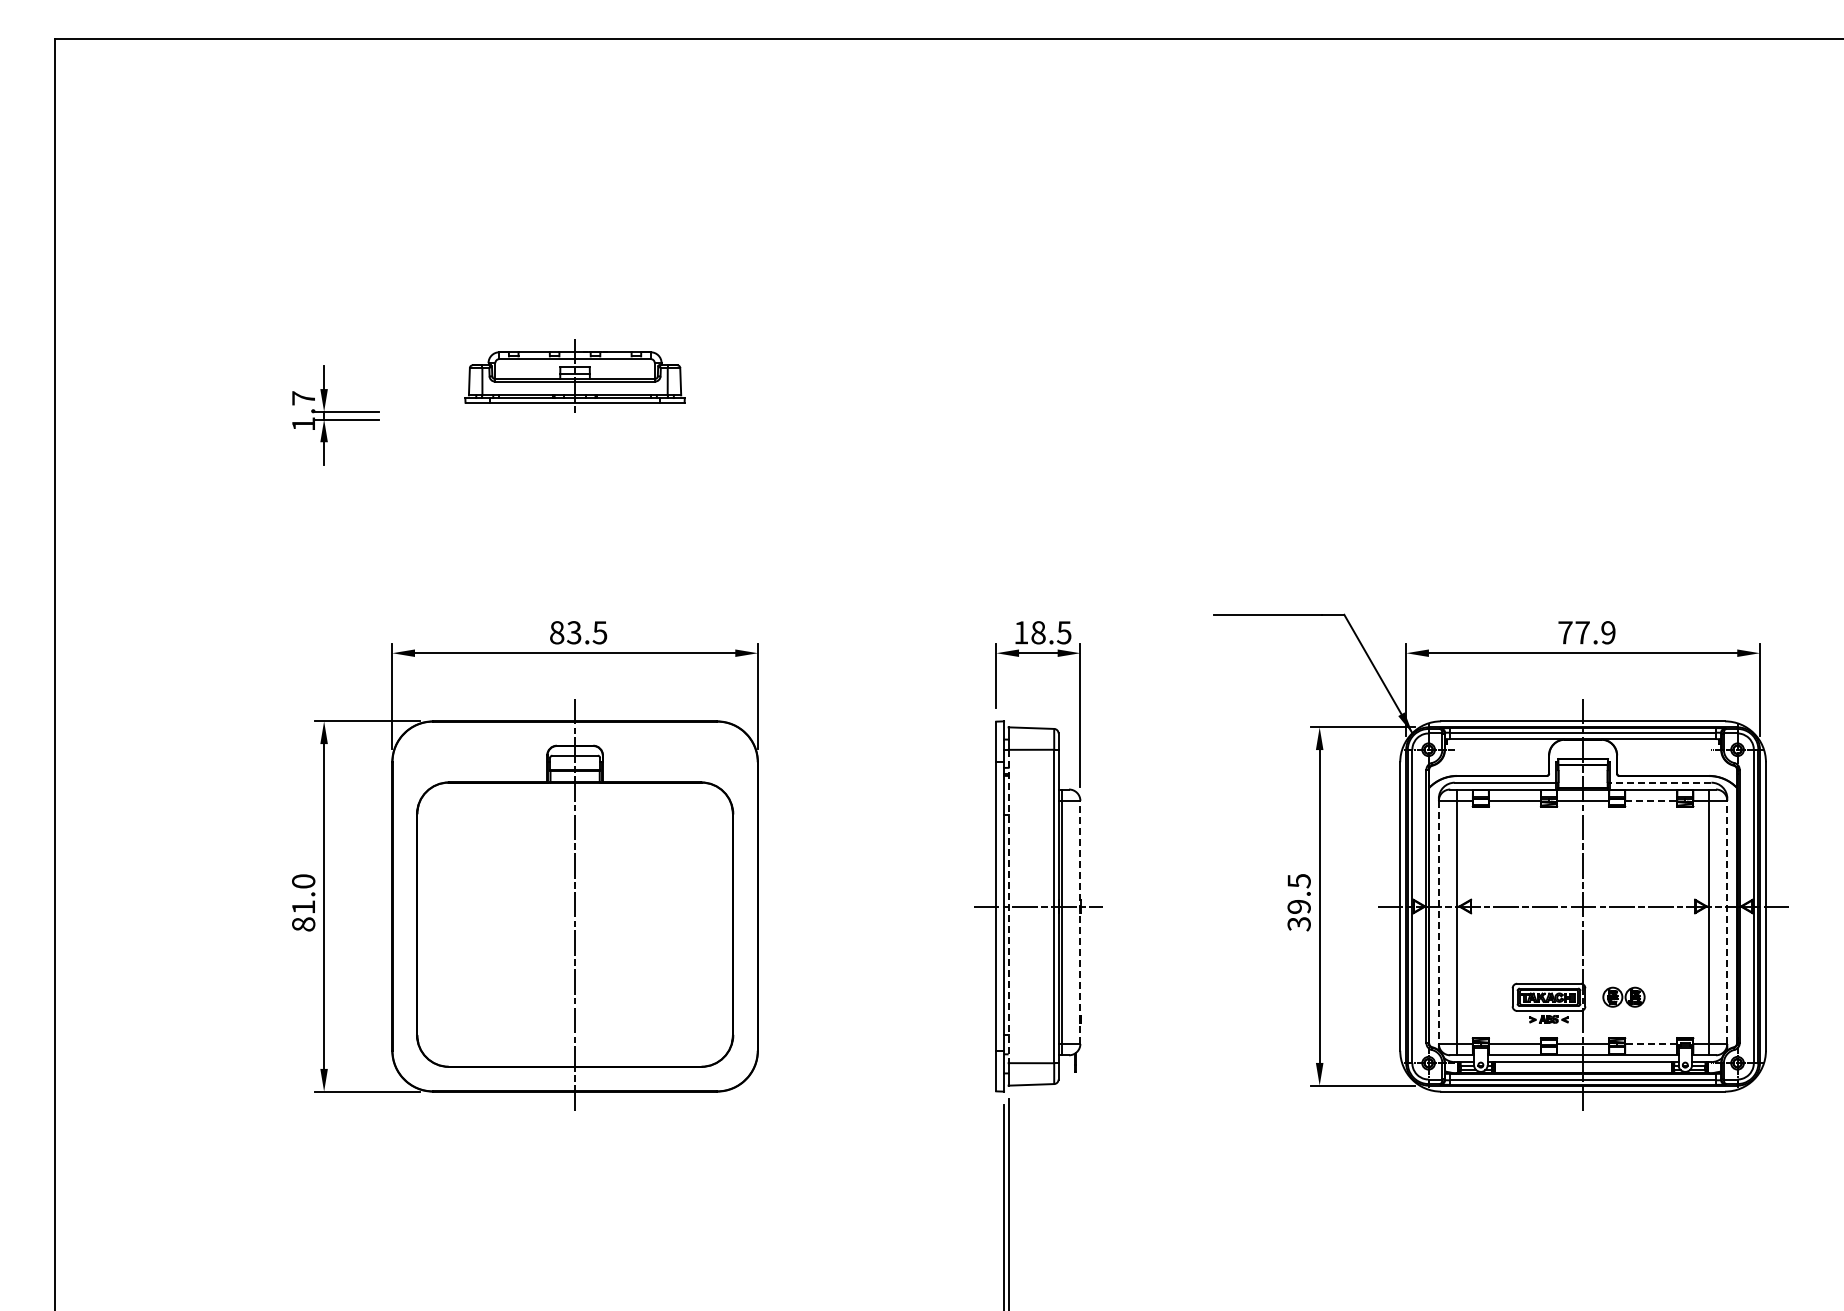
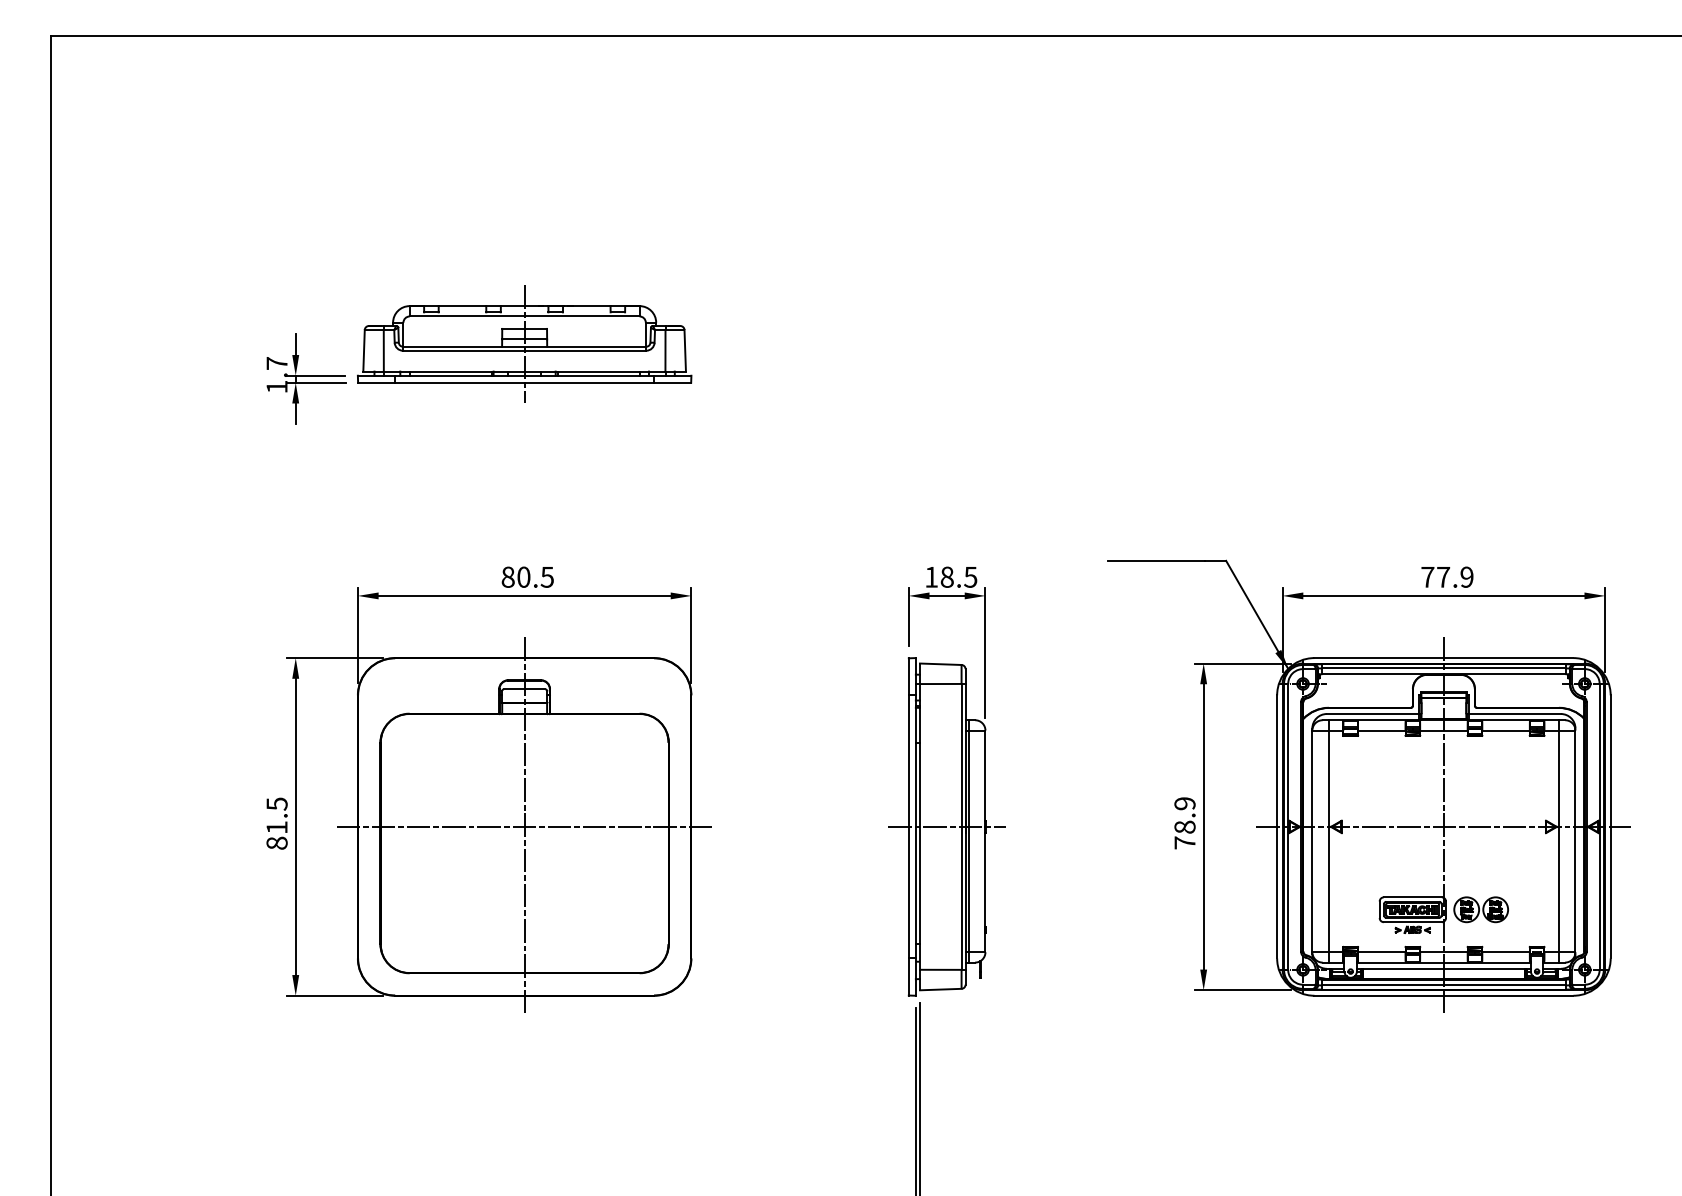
part: (574, 377) -> (524, 344), size x1.67
text: (574, 632) -> (524, 577), 83.5 -> 80.5
line: (1660, 782) -> (1514, 713), dashed -> solid
line: (1651, 800) -> (1506, 730), dashed -> solid
text: (303, 881) -> (276, 804), 81.0 -> 81.5
text: (1298, 902) -> (1184, 823), 39.5 -> 78.9
line: (574, 906) -> (524, 826), added
line: (1008, 906) -> (919, 826), dashed -> solid
line: (1080, 922) -> (985, 841), dashed -> solid
line: (1438, 922) -> (1312, 841), dashed -> solid
line: (1727, 922) -> (1575, 841), dashed -> solid
part: (1623, 996) -> (1480, 908), size x1.43
line: (1650, 1043) -> (1505, 951), dashed -> solid

